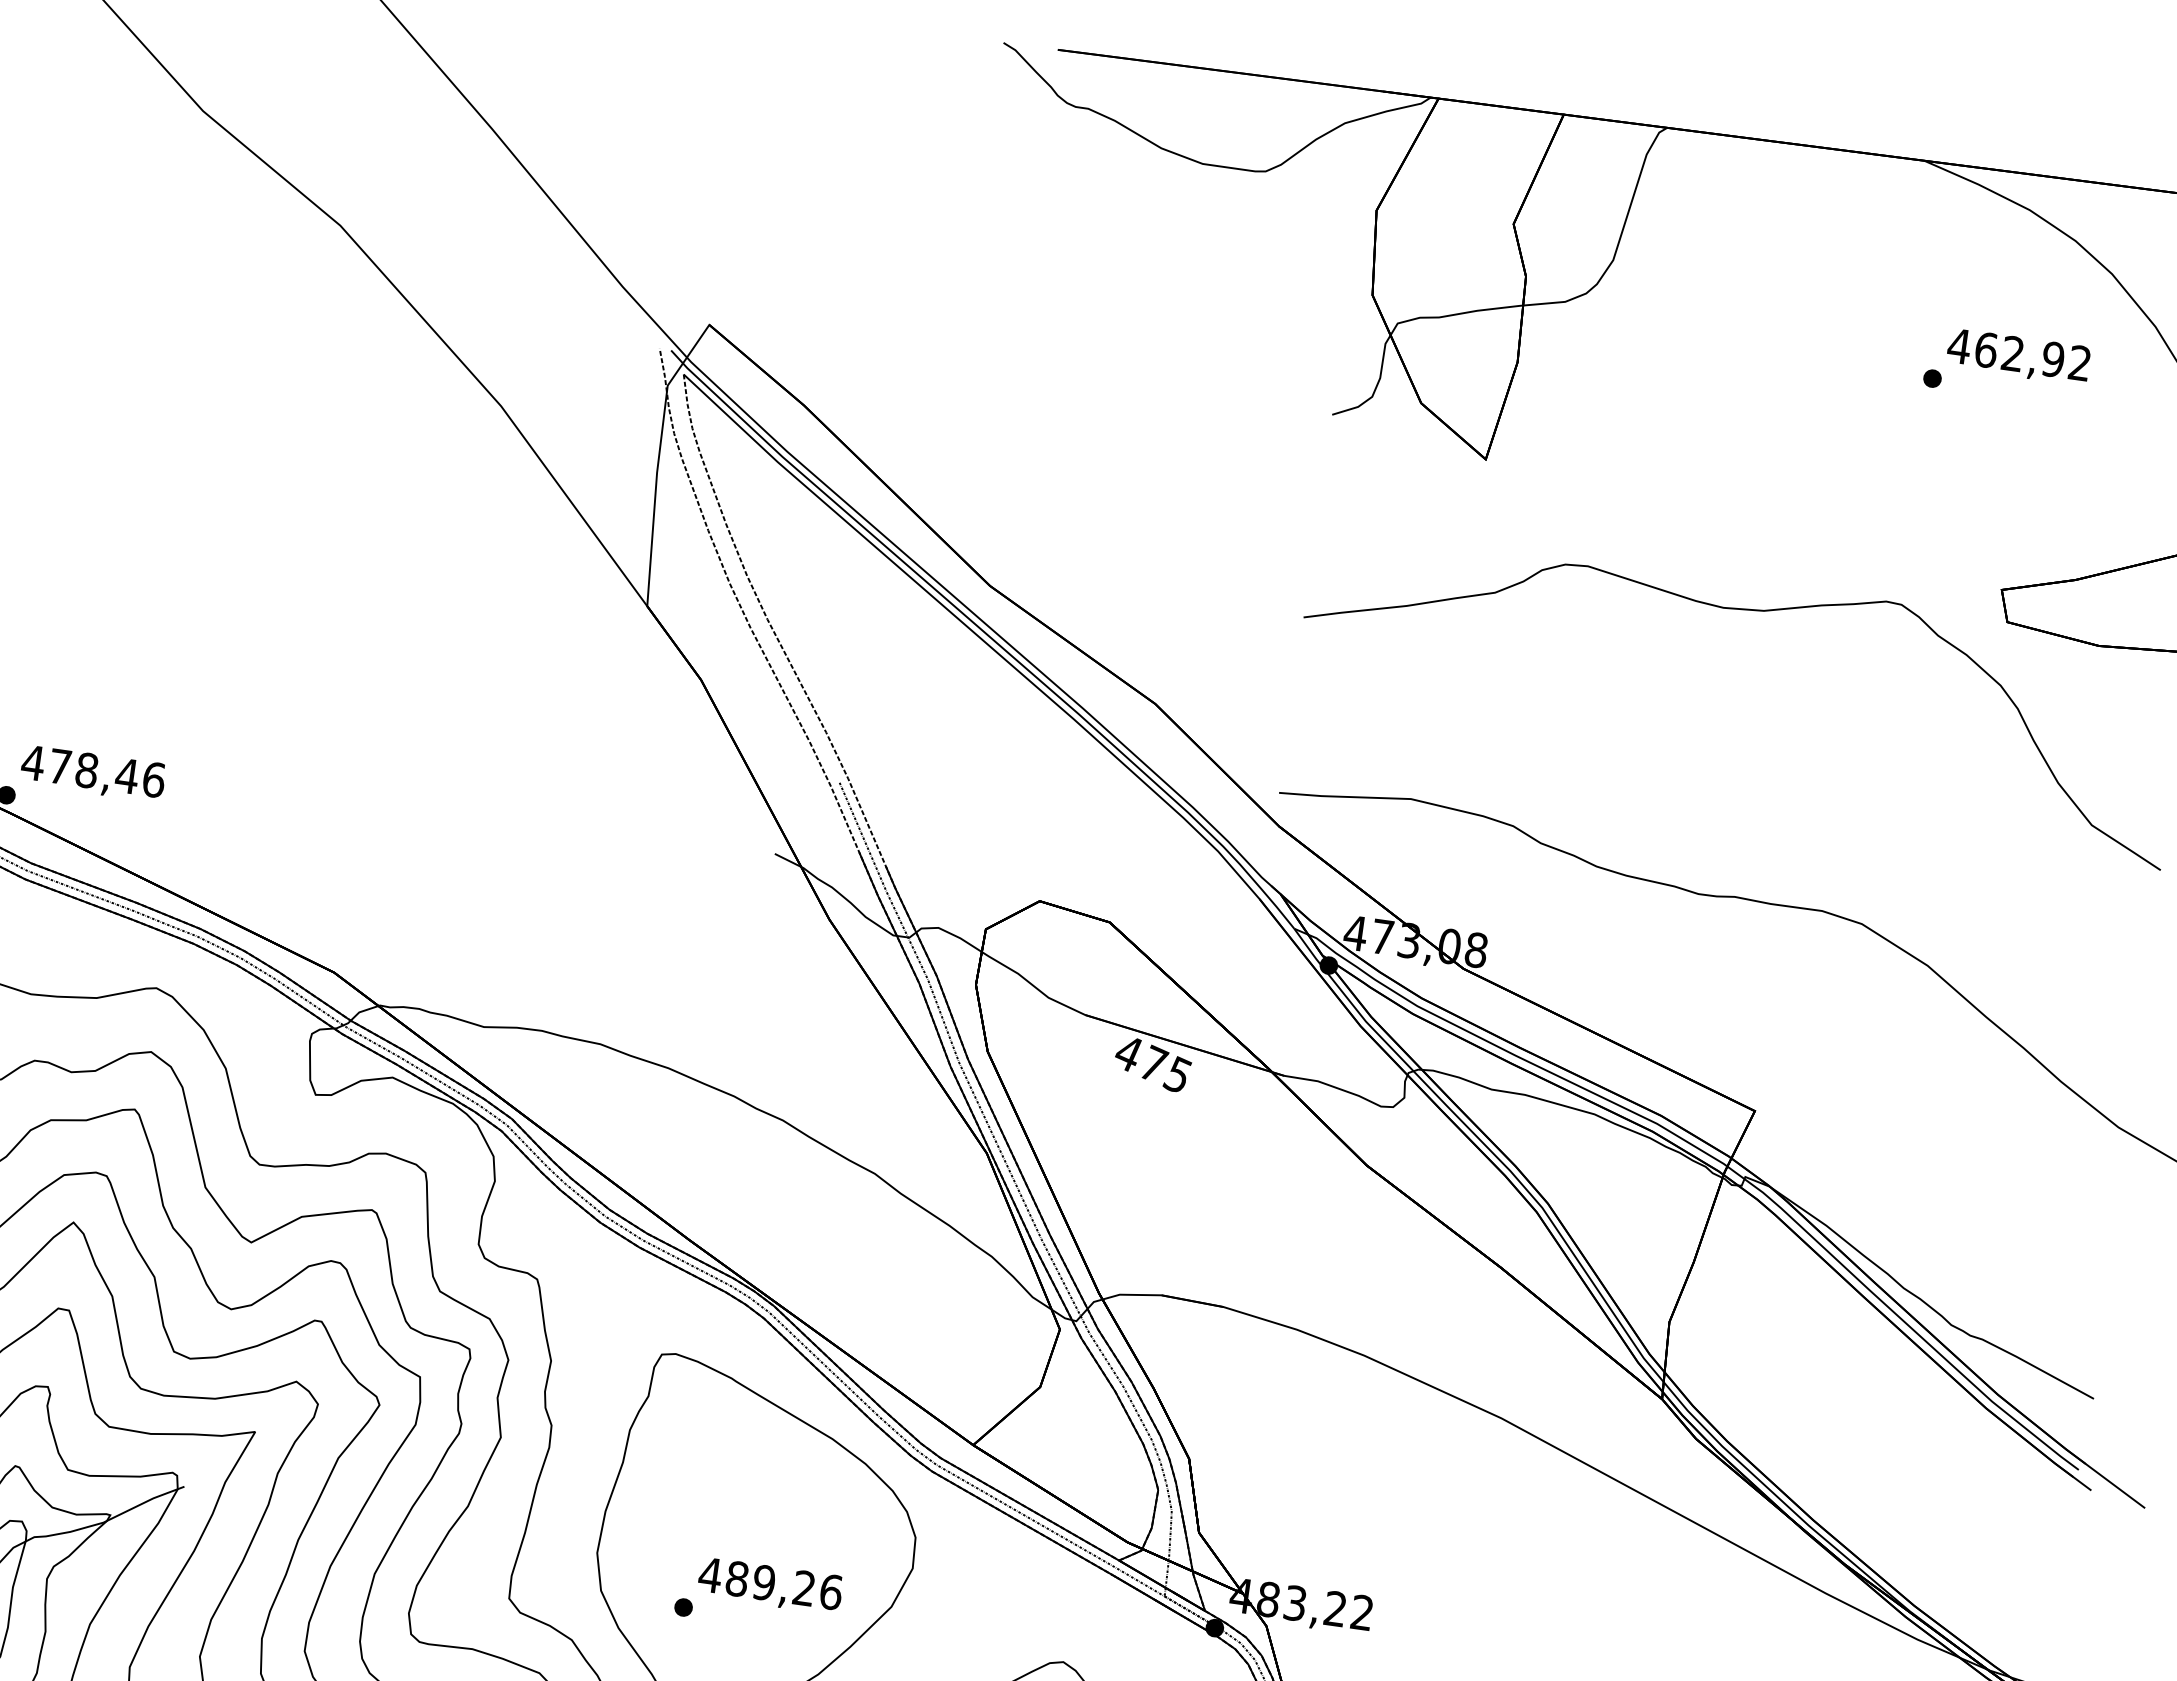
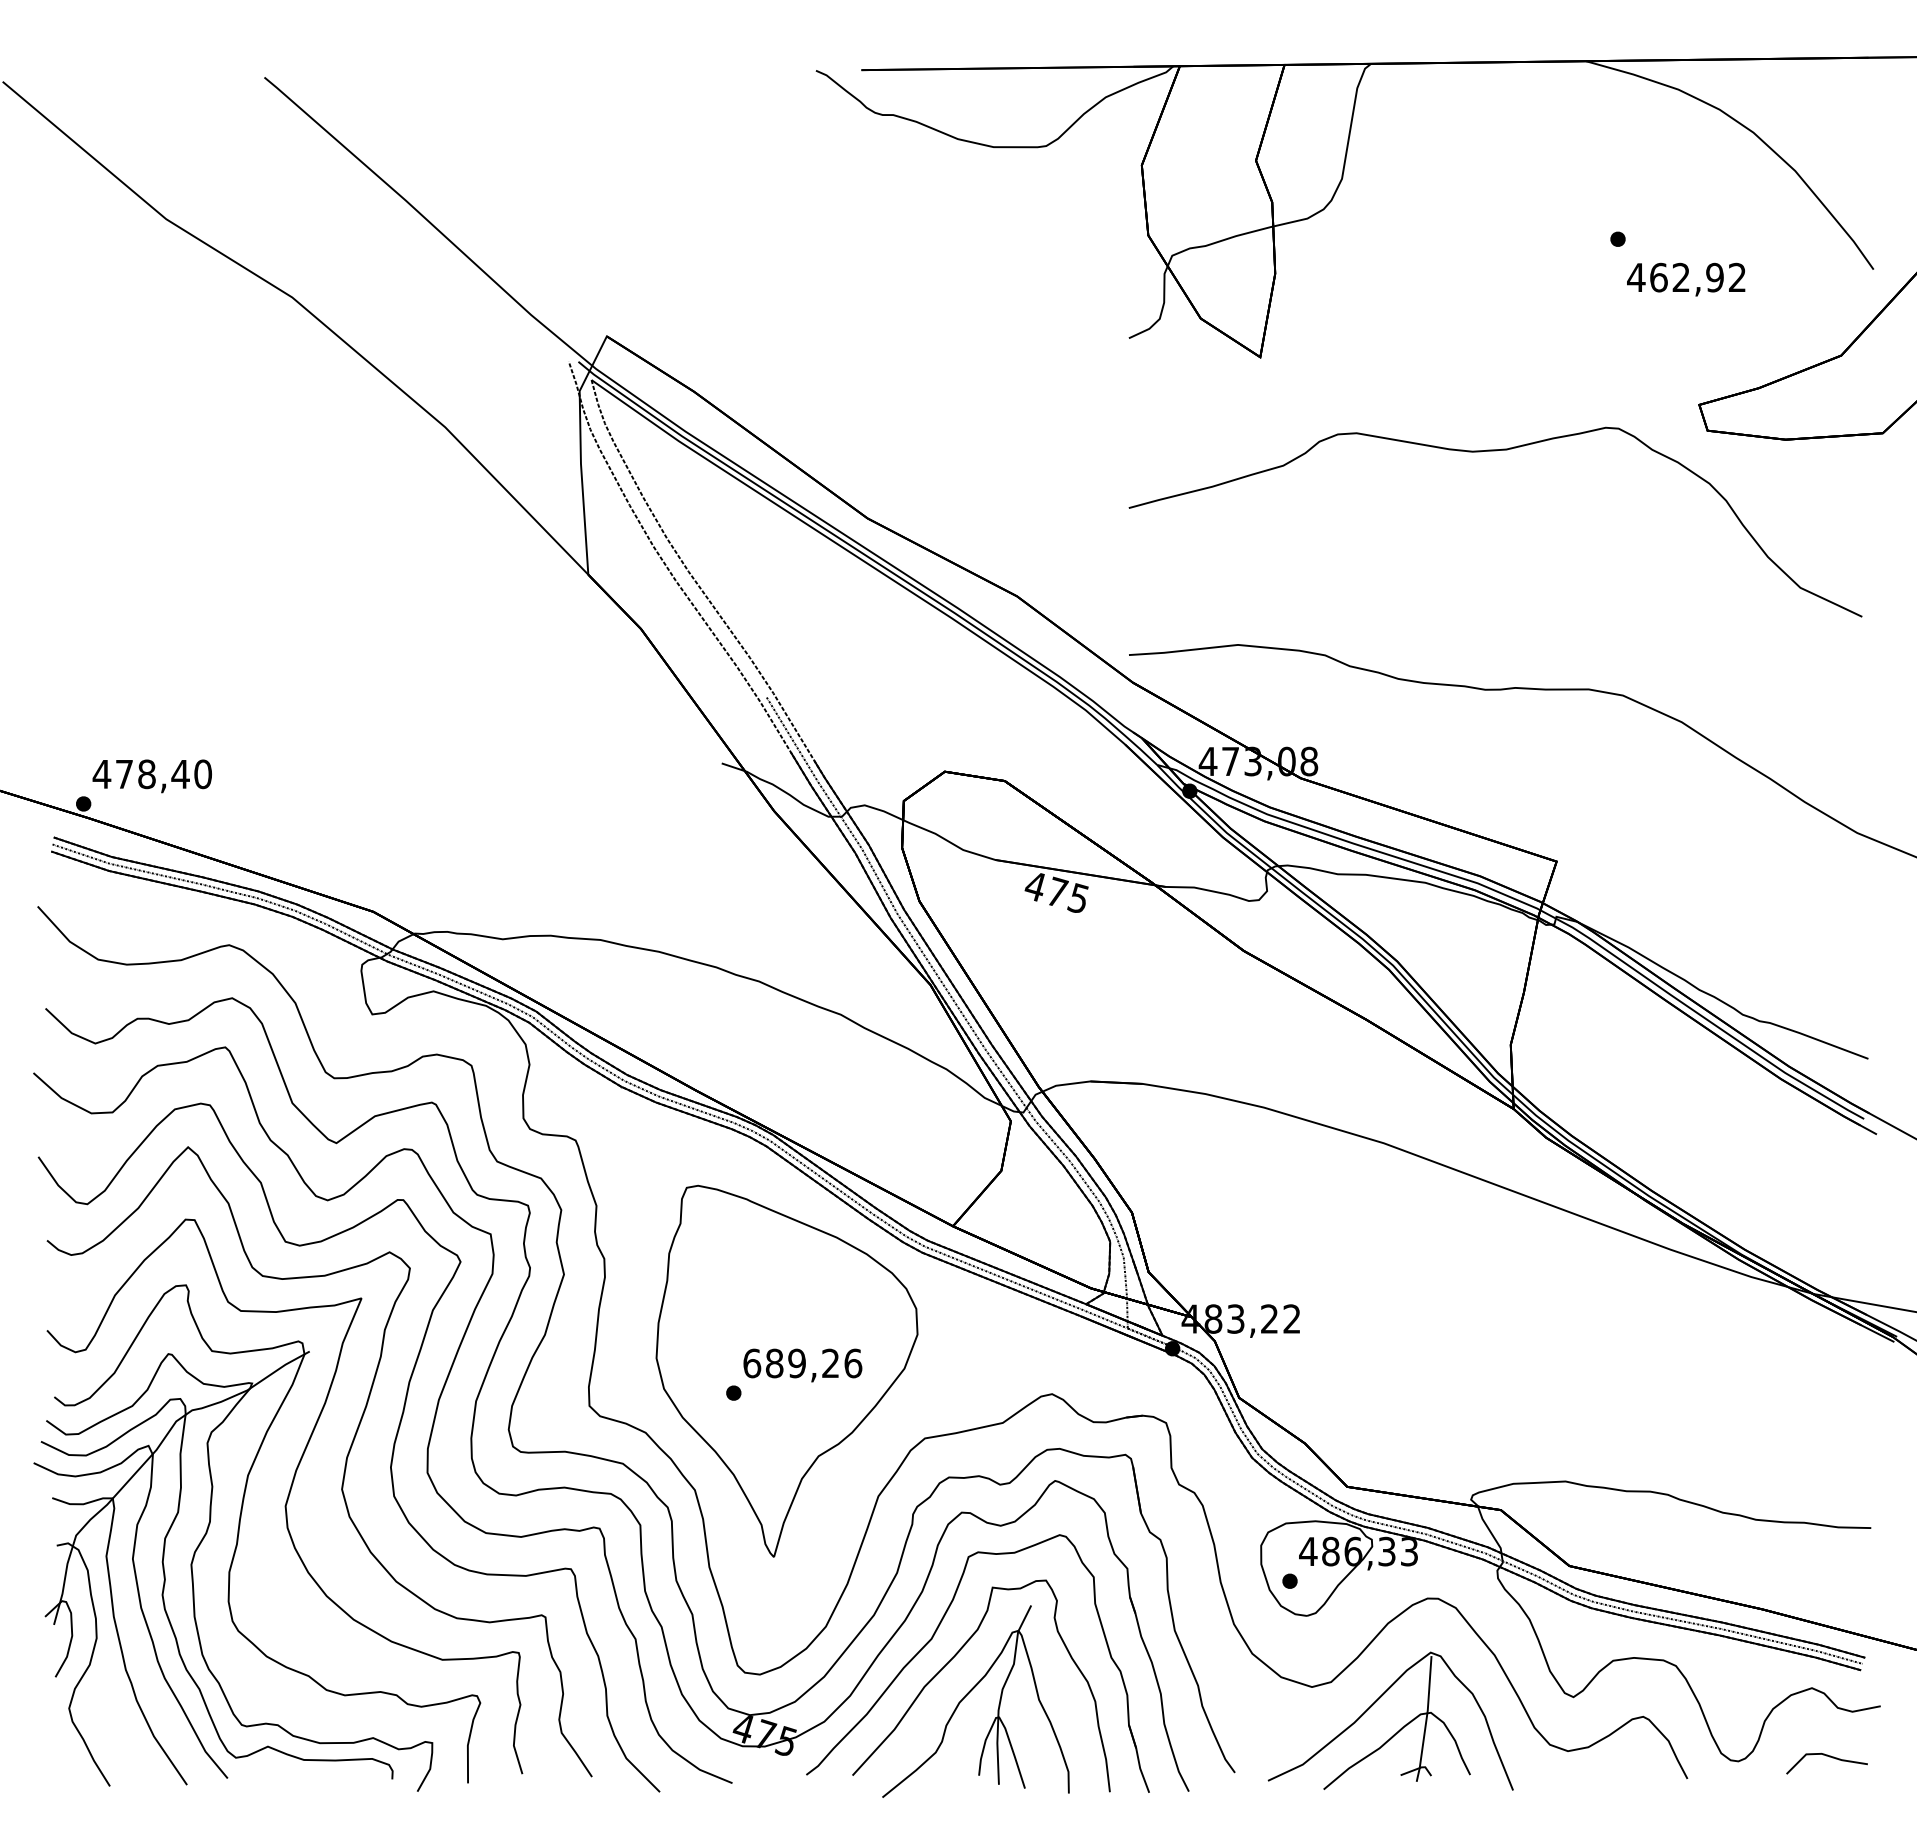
text: (2018, 356) -> (1686, 279), moved
text: (154, 778) -> (203, 773), 478,46 -> 478,40
text: (709, 1575) -> (751, 1363), 489,26 -> 689,26

